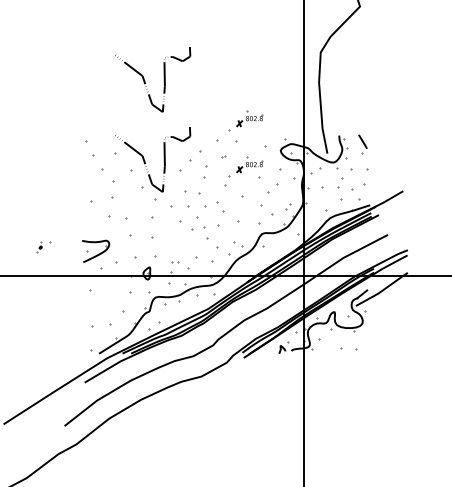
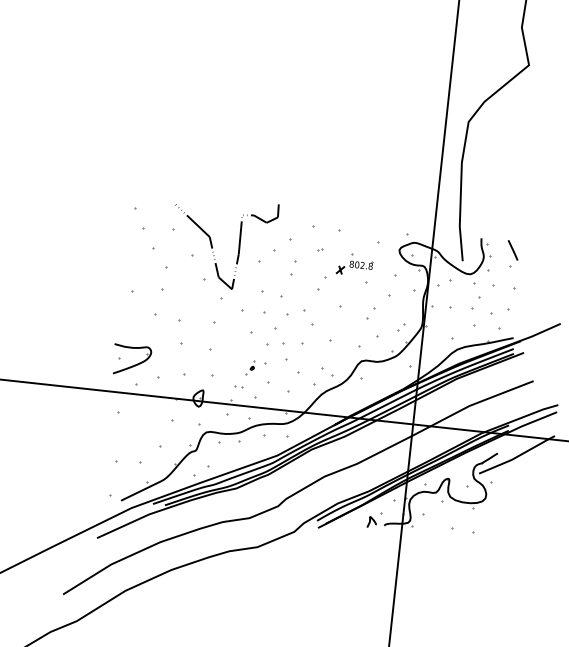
curve: (145, 81) -> (224, 135), removed
part: (245, 120) -> (355, 203), removed
part: (265, 198) -> (371, 313), size x0.62
part: (43, 247) -> (256, 368), moved

